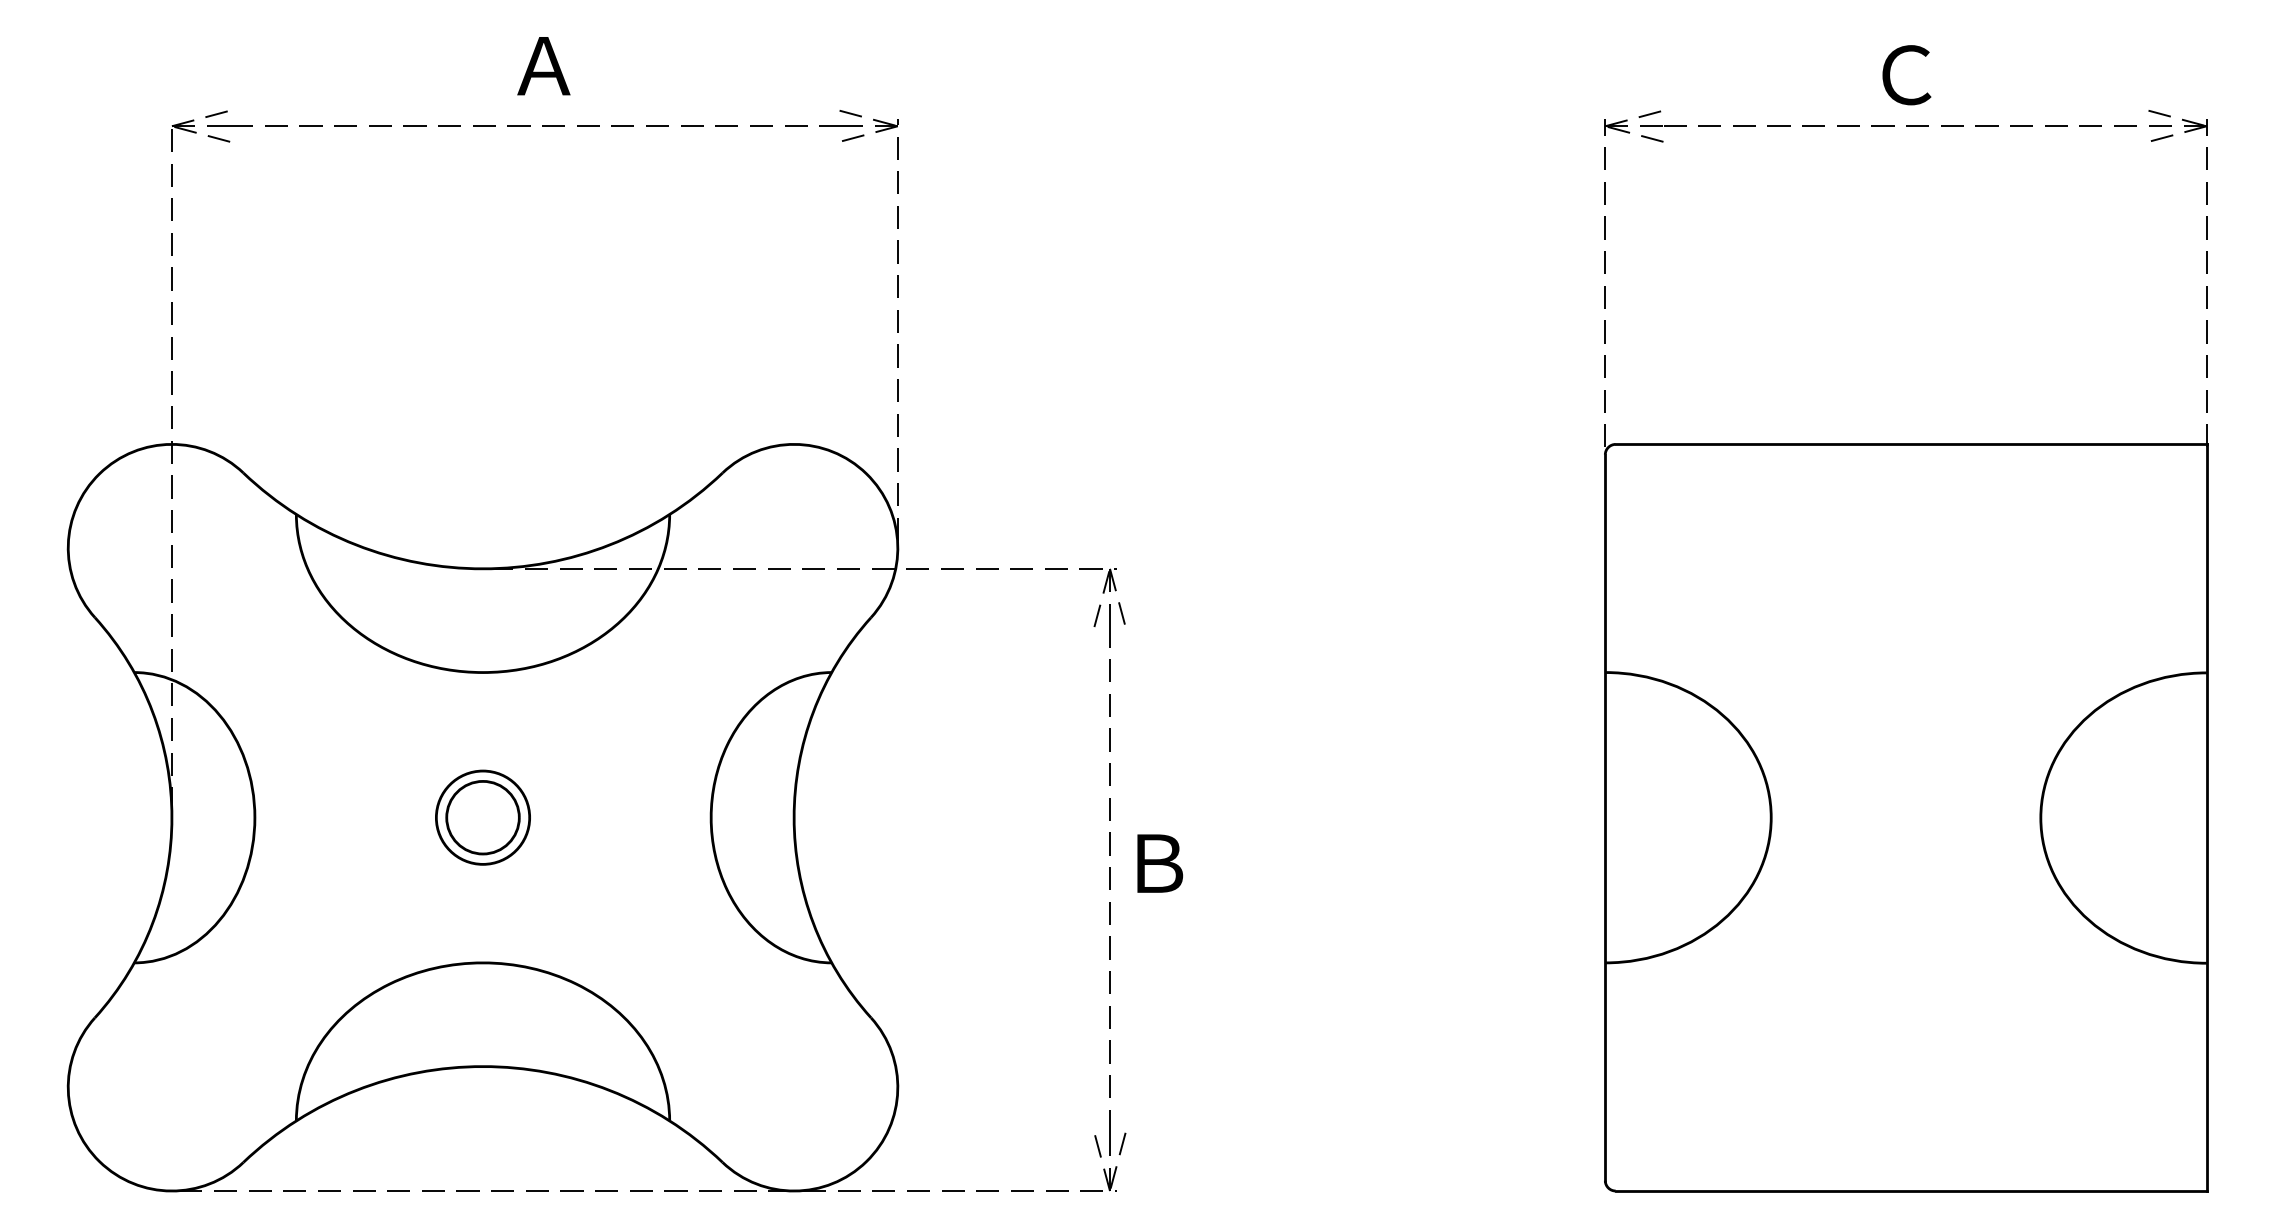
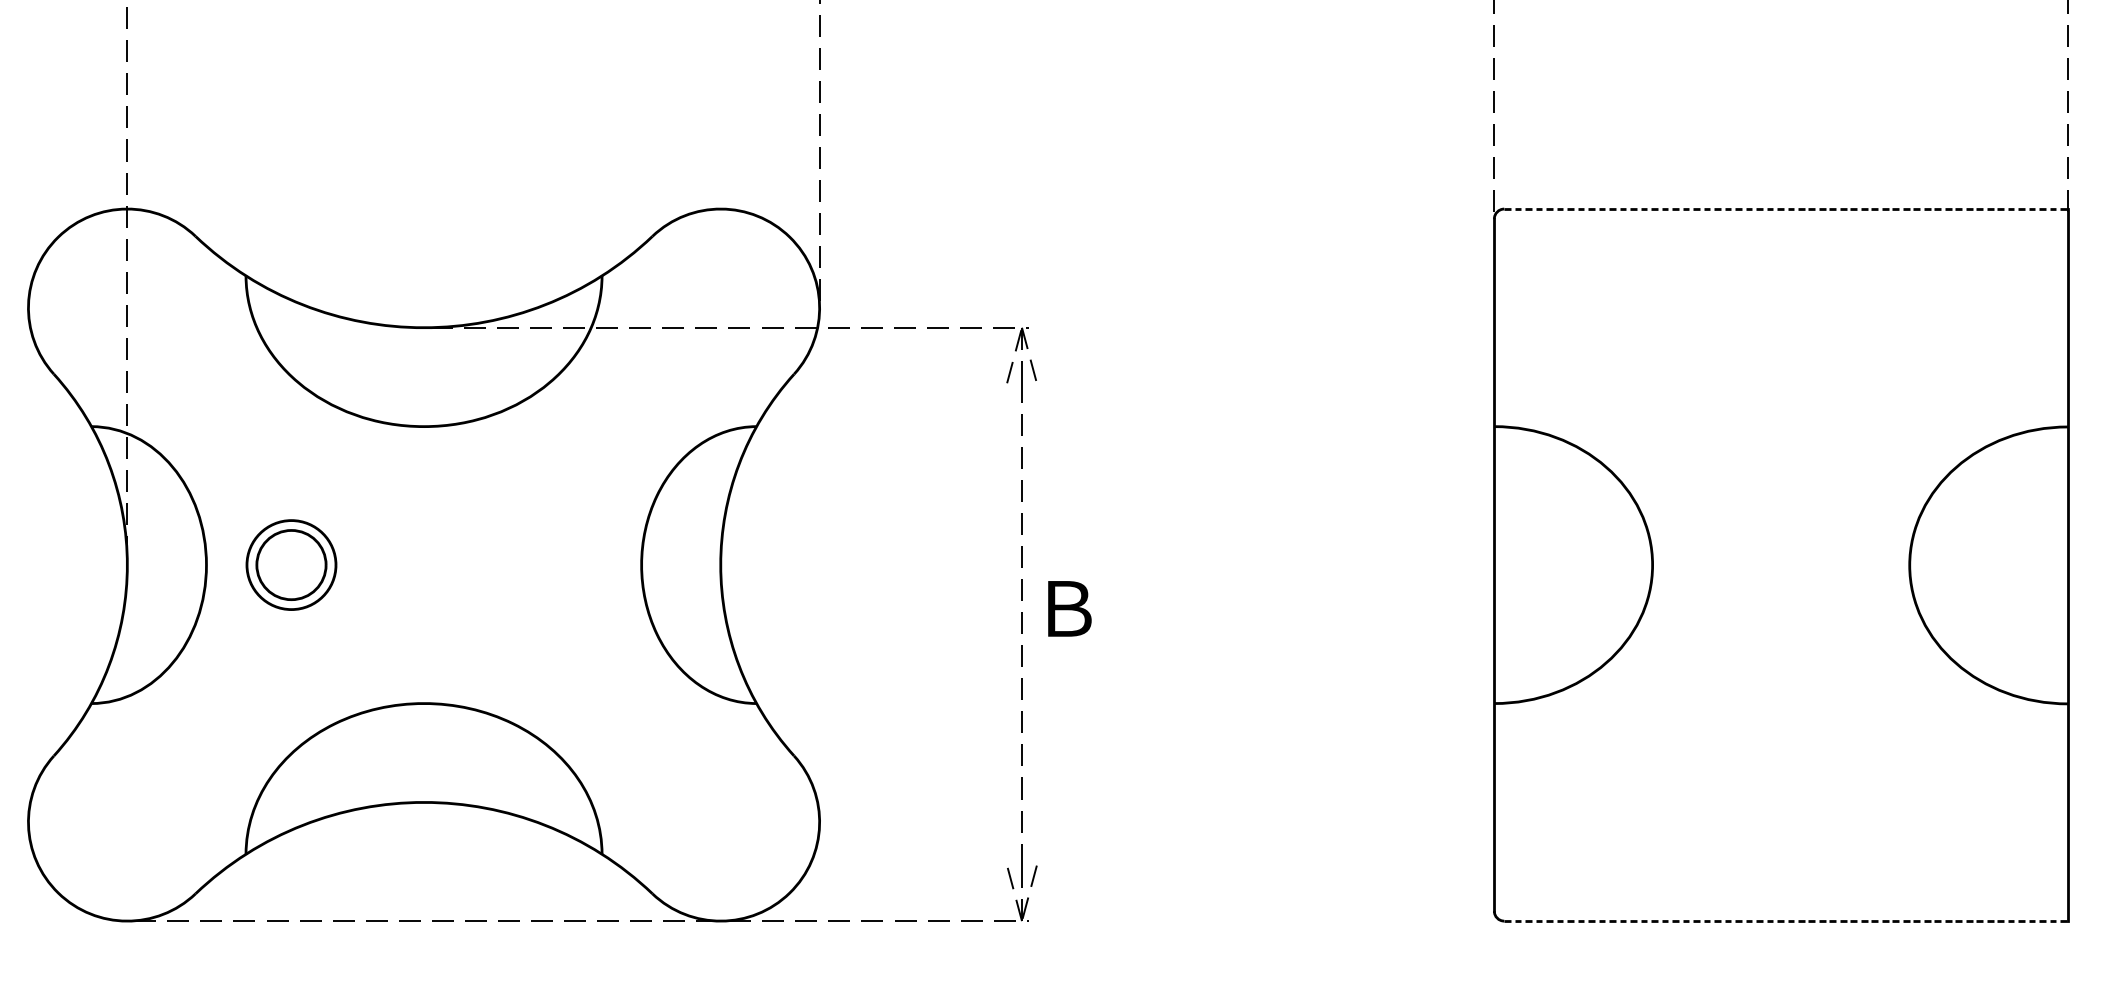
line: (1911, 444) -> (1786, 209), solid -> dashed
part: (482, 817) -> (290, 564), moved
line: (1911, 1191) -> (1786, 921), solid -> dashed

